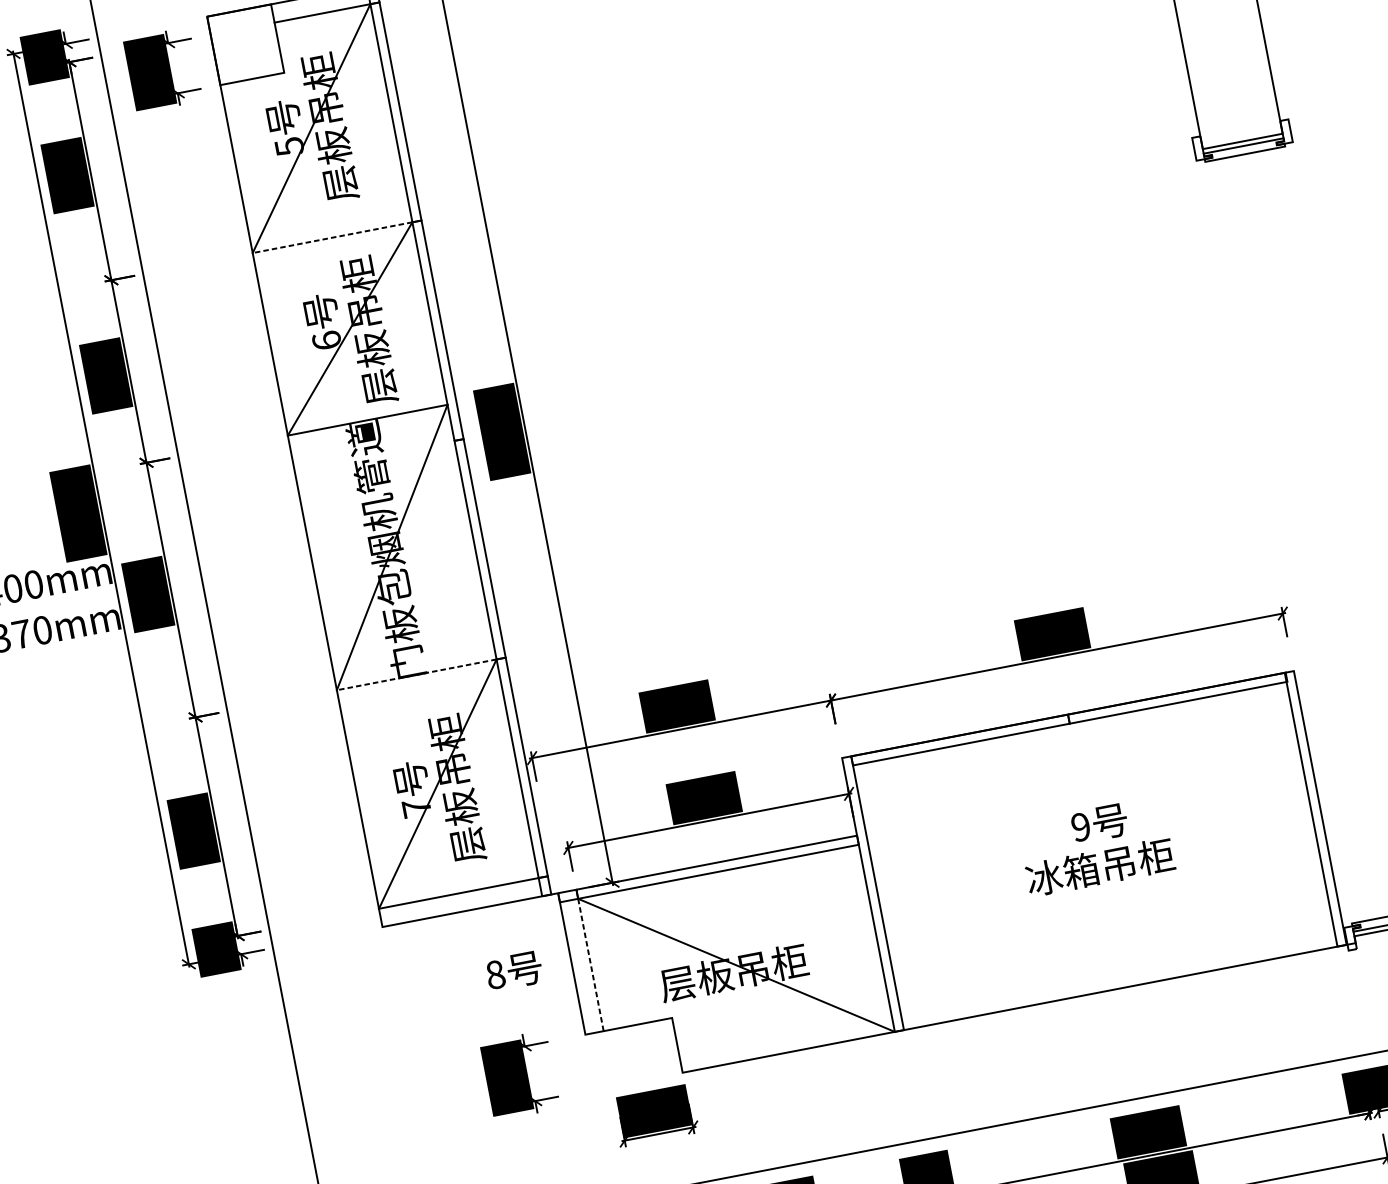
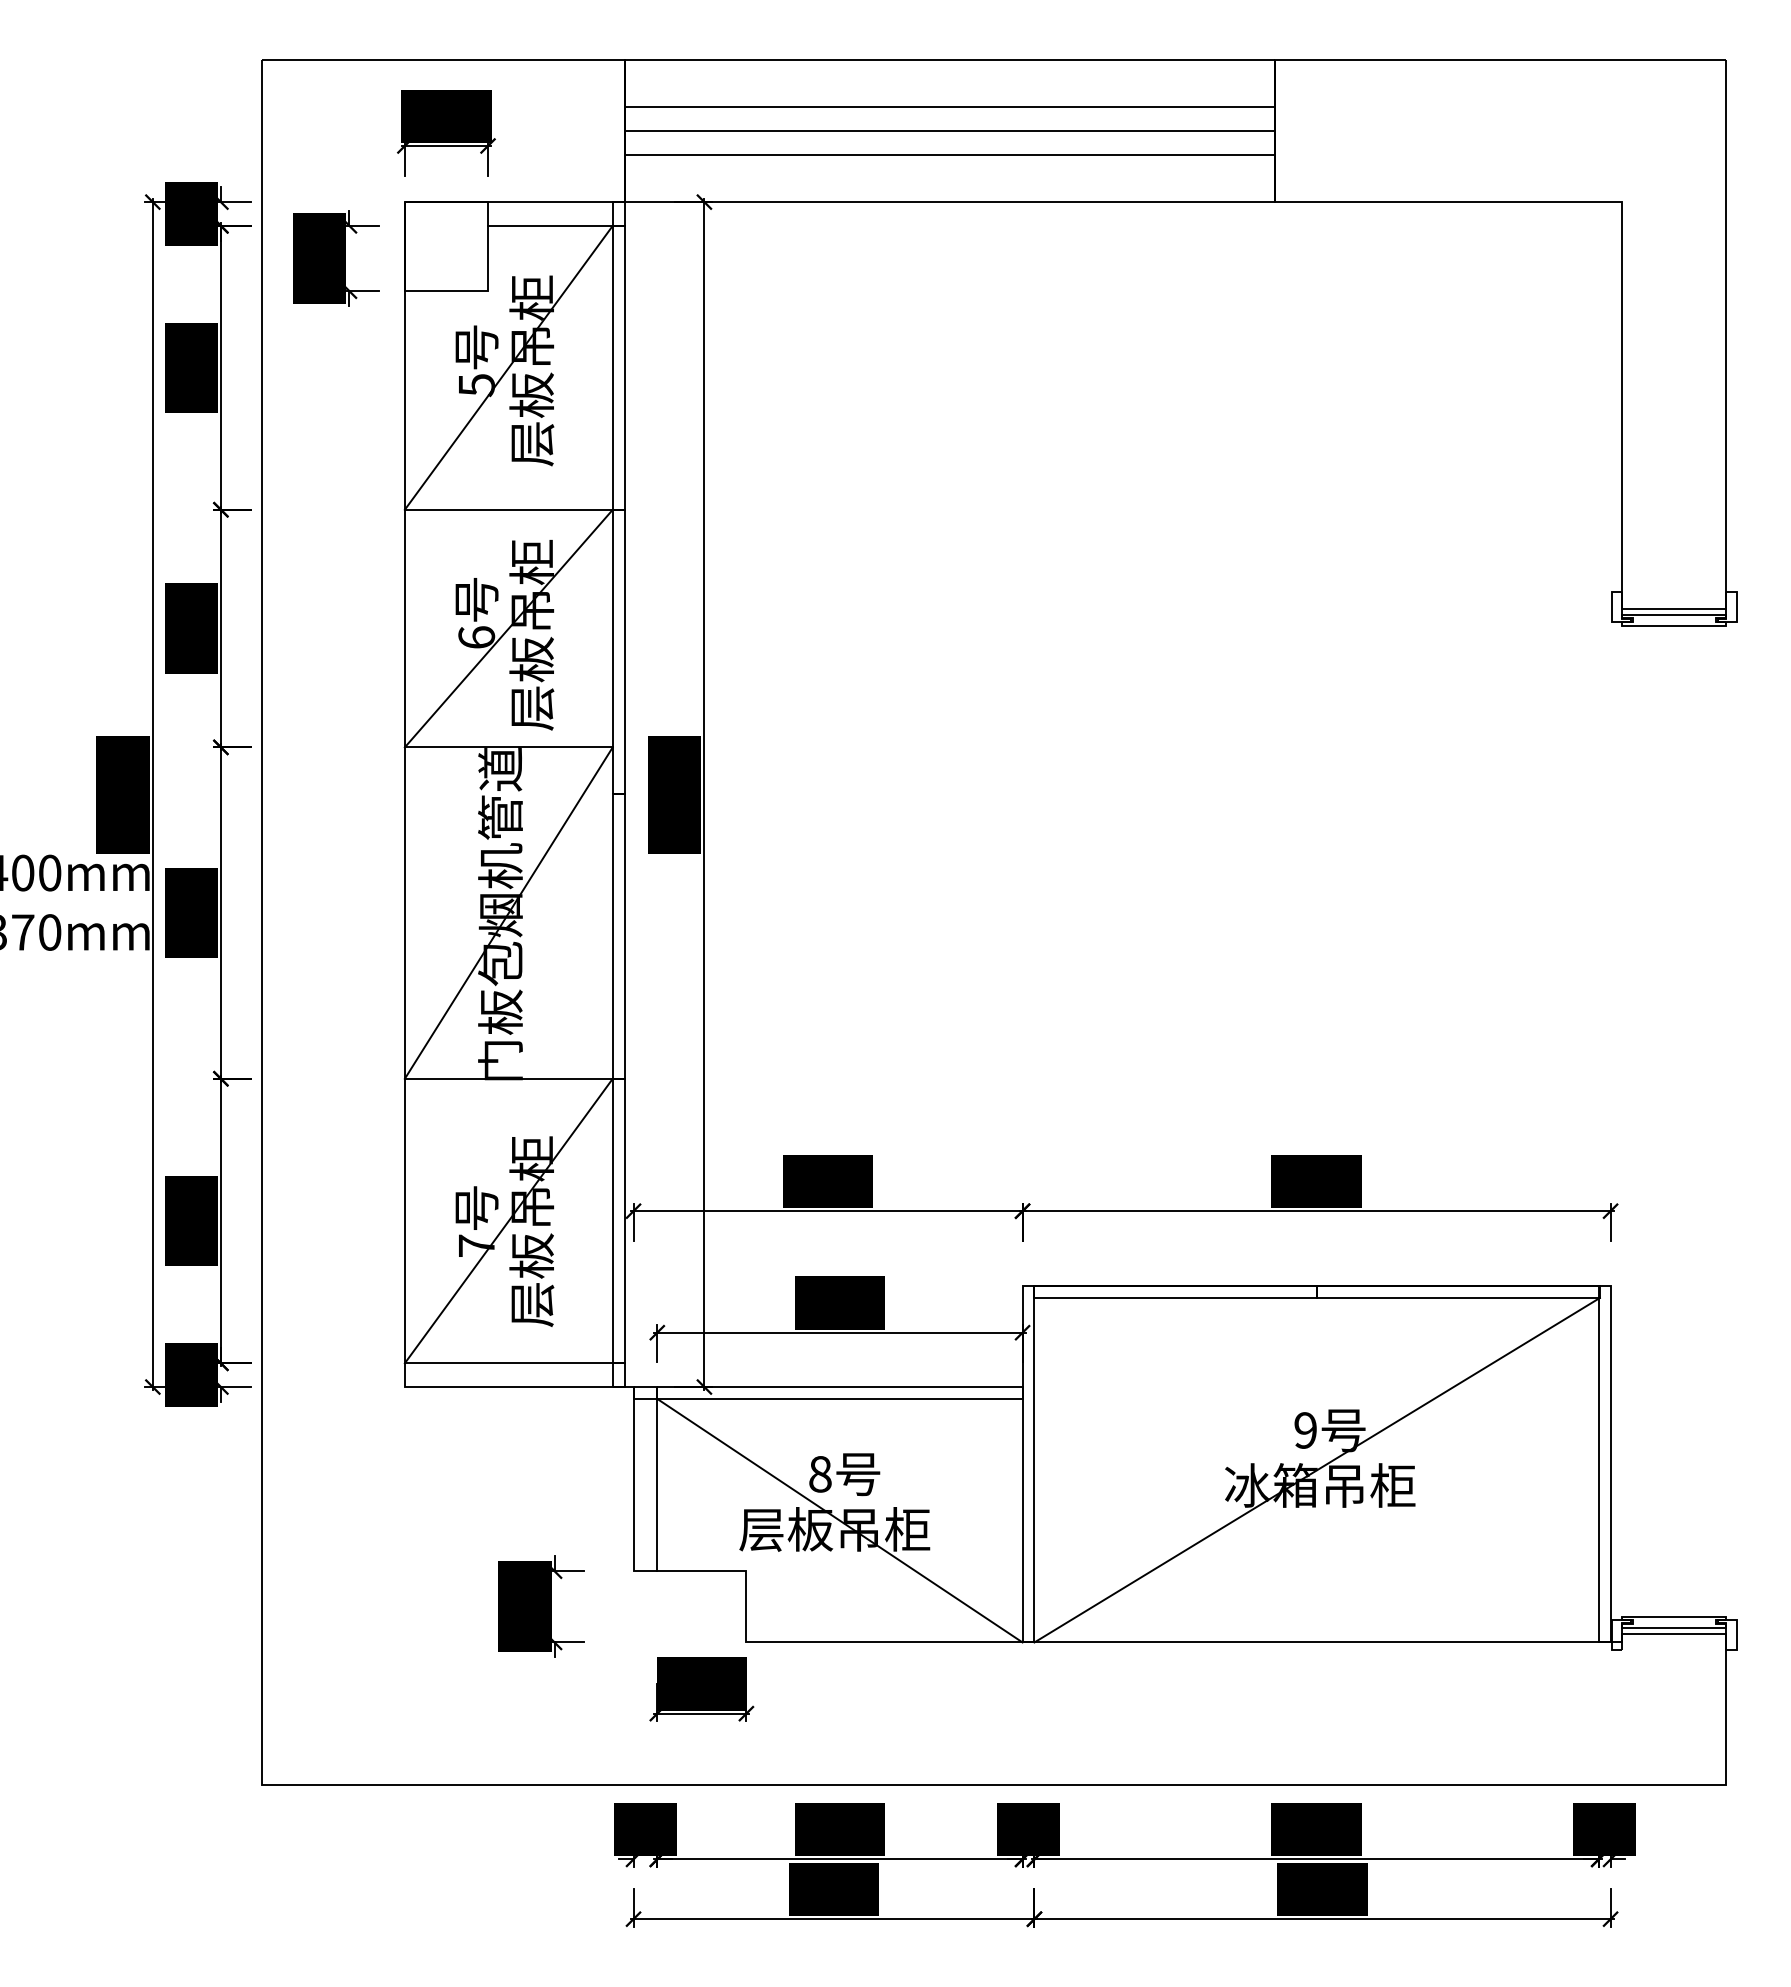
line: (332, 237) -> (508, 509), dashed -> solid
line: (416, 674) -> (508, 1078), dashed -> solid
line: (1095, 855) -> (1316, 1469), added
line: (591, 965) -> (657, 1485), dashed -> solid
text: (514, 971) -> (844, 1474), moved

